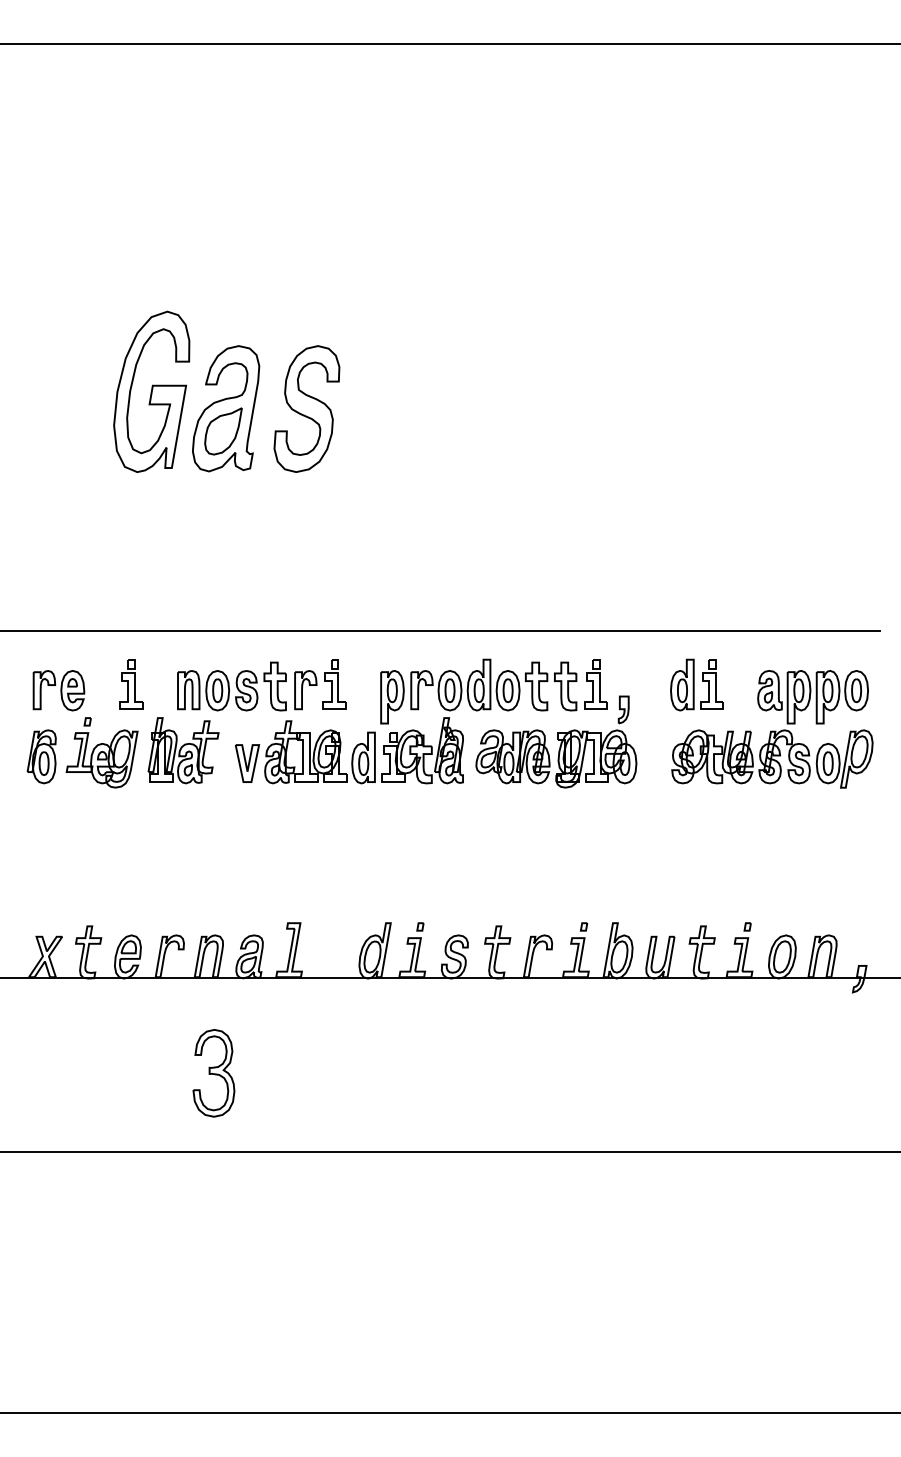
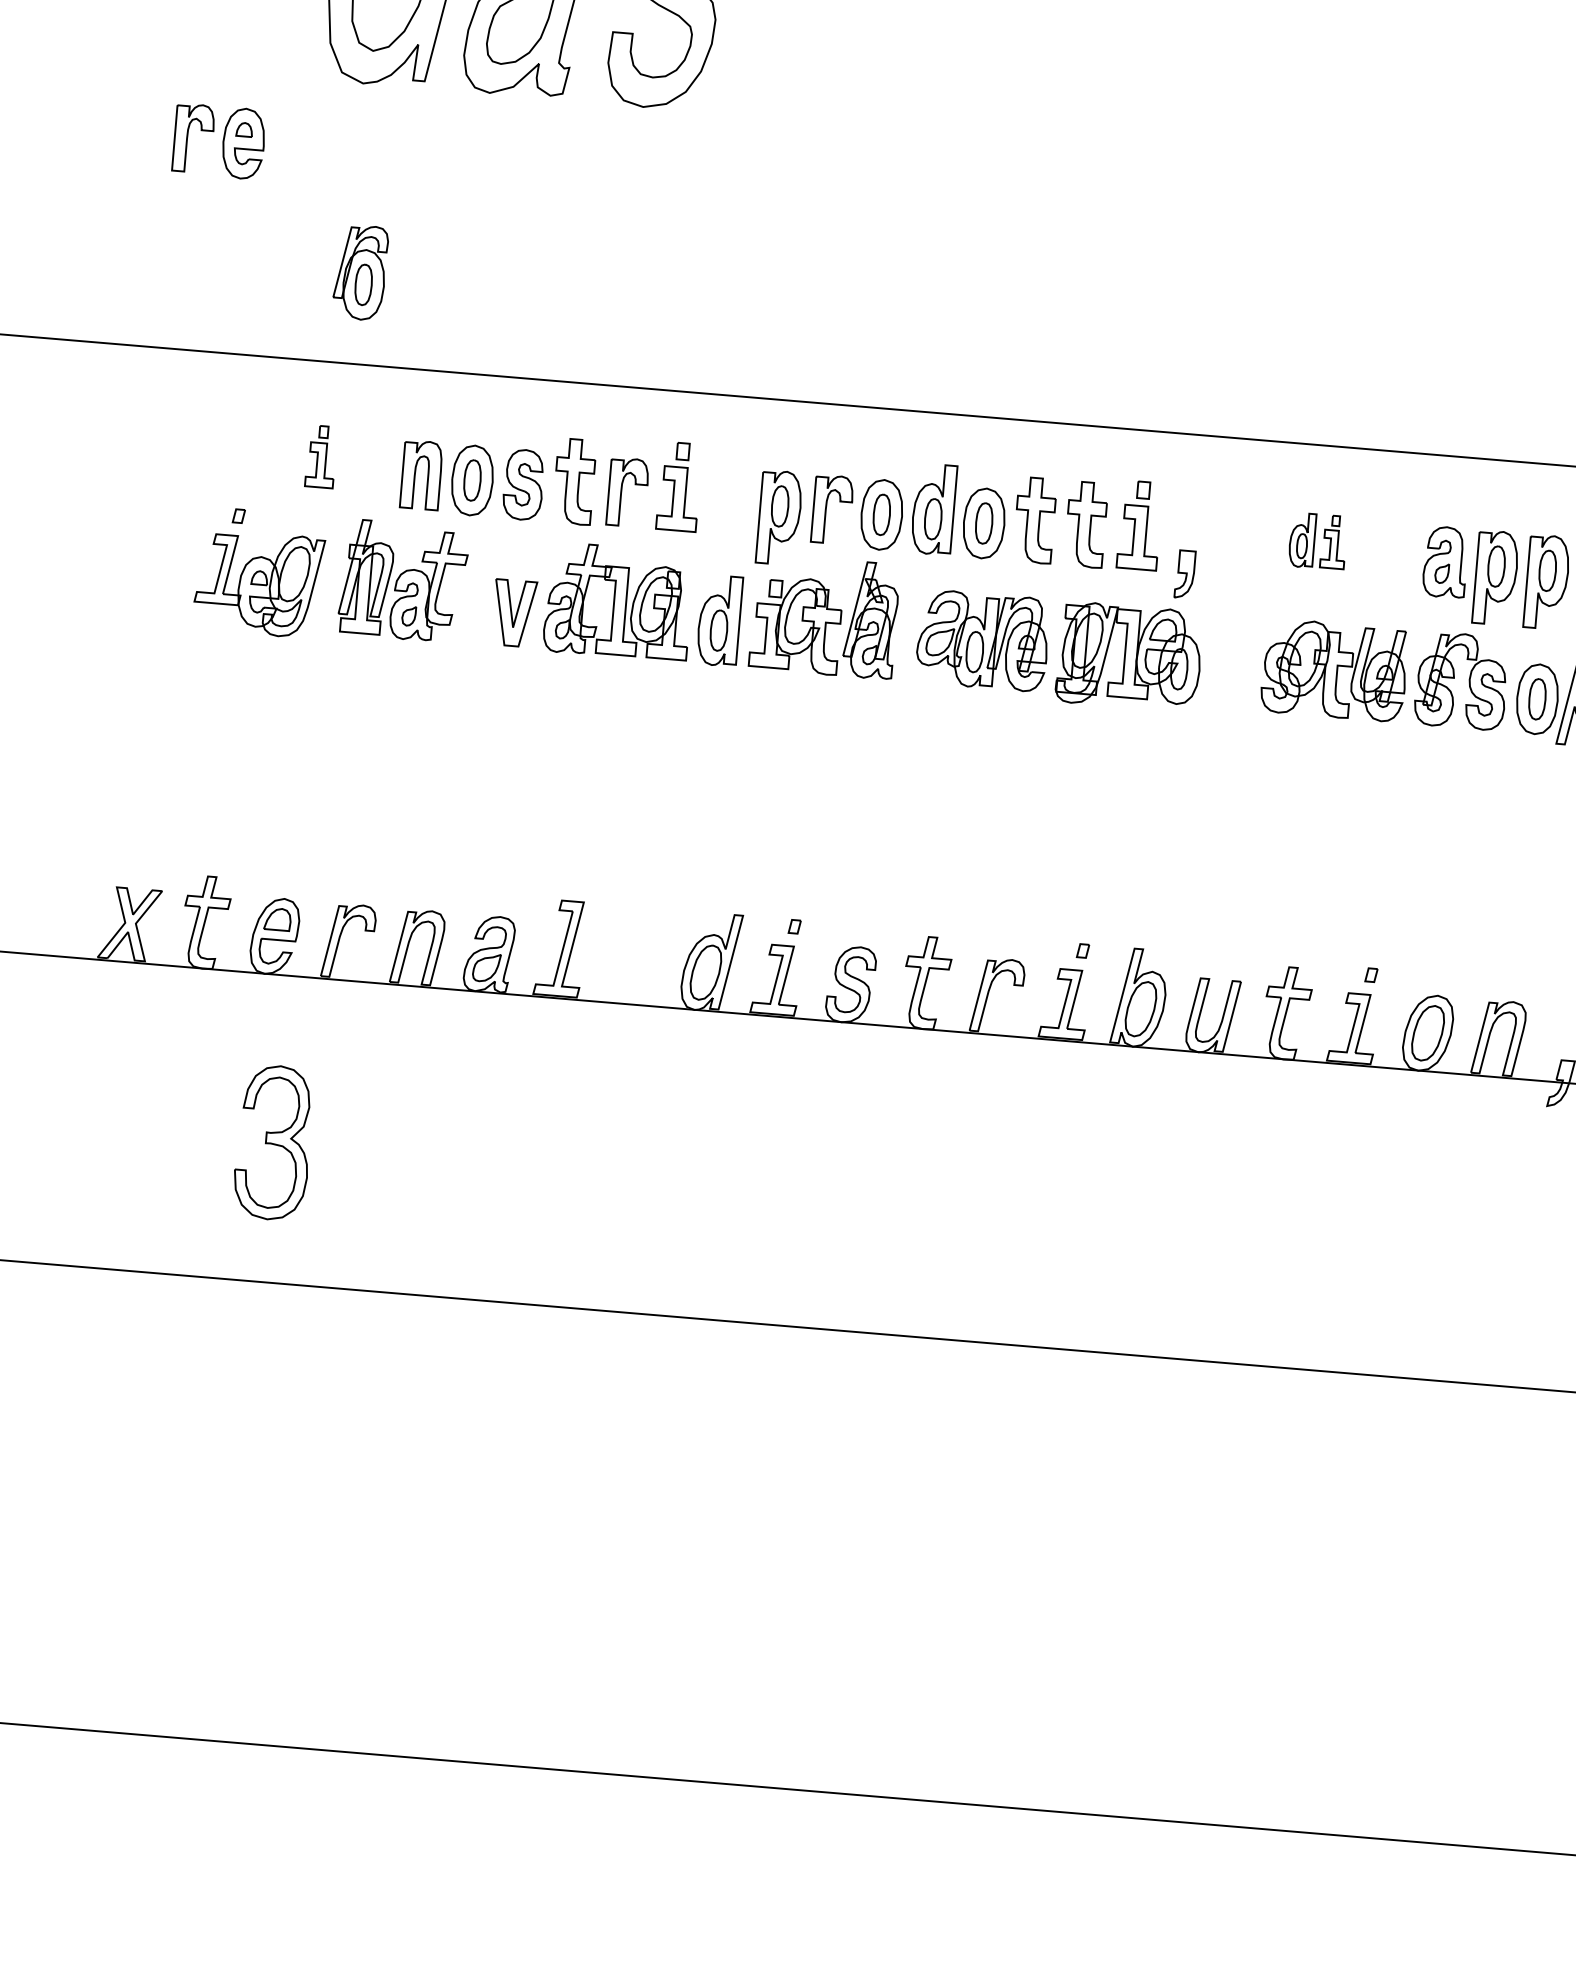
part: (131, 684) -> (321, 456), size x0.7
part: (696, 684) -> (1317, 540), size x0.6
part: (58, 690) -> (218, 141), moved
part: (41, 756) -> (360, 271), moved
part: (213, 1073) -> (272, 1142), moved

